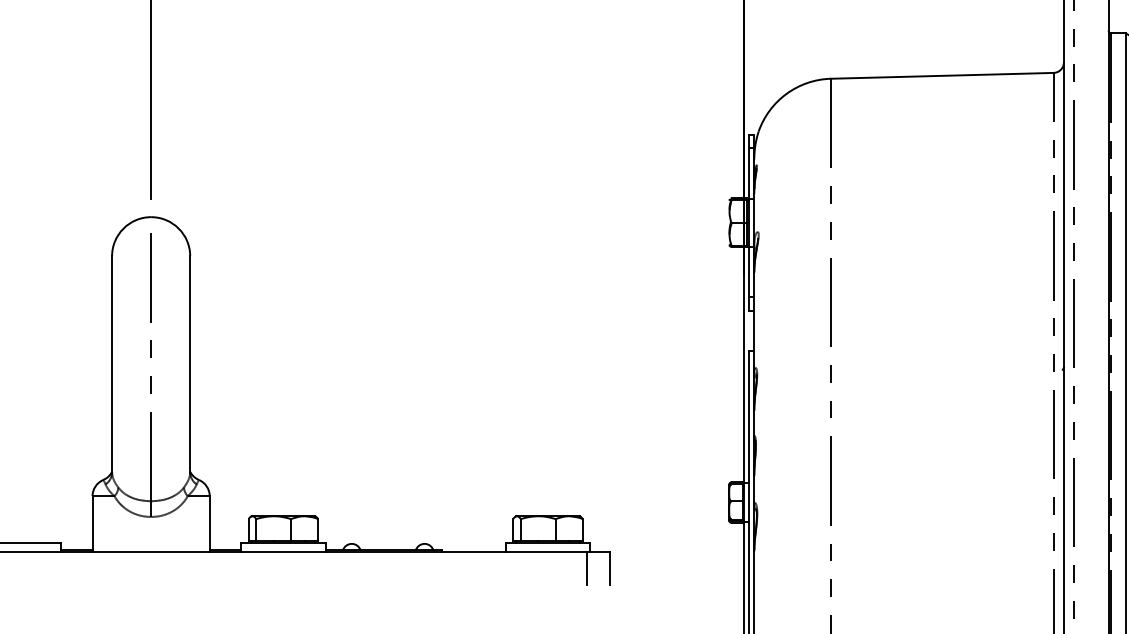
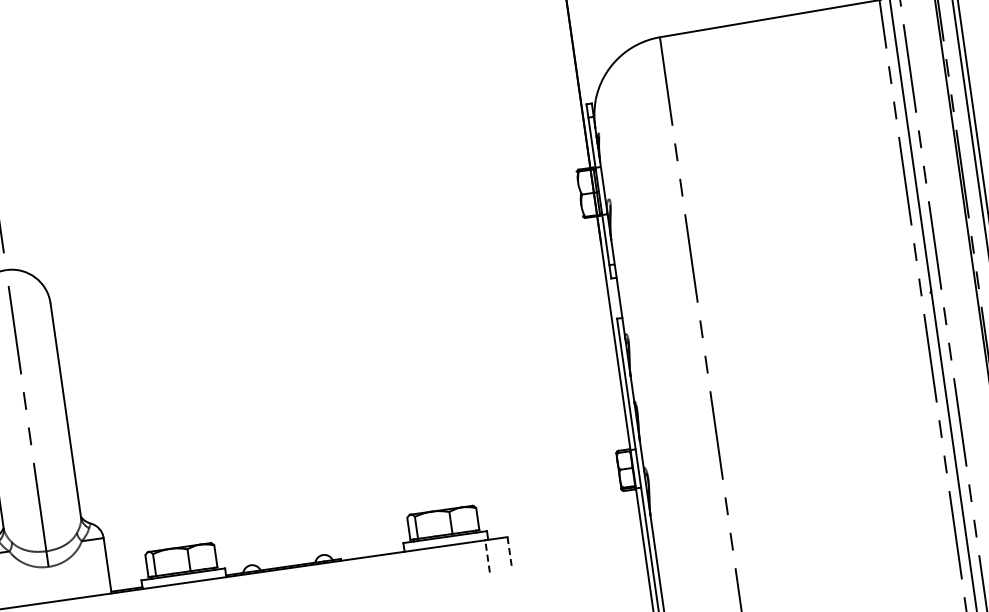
line: (587, 567) -> (487, 555), solid -> dashed
line: (609, 568) -> (509, 553), solid -> dashed

